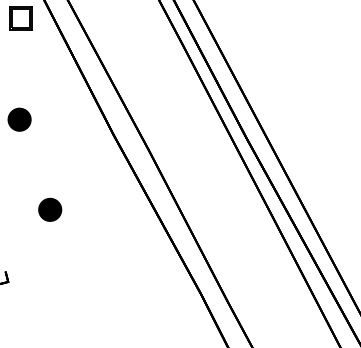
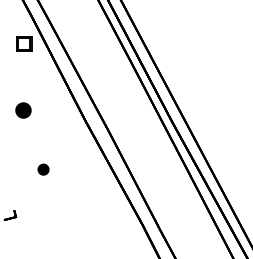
part: (50, 209) -> (43, 169), size x0.7

